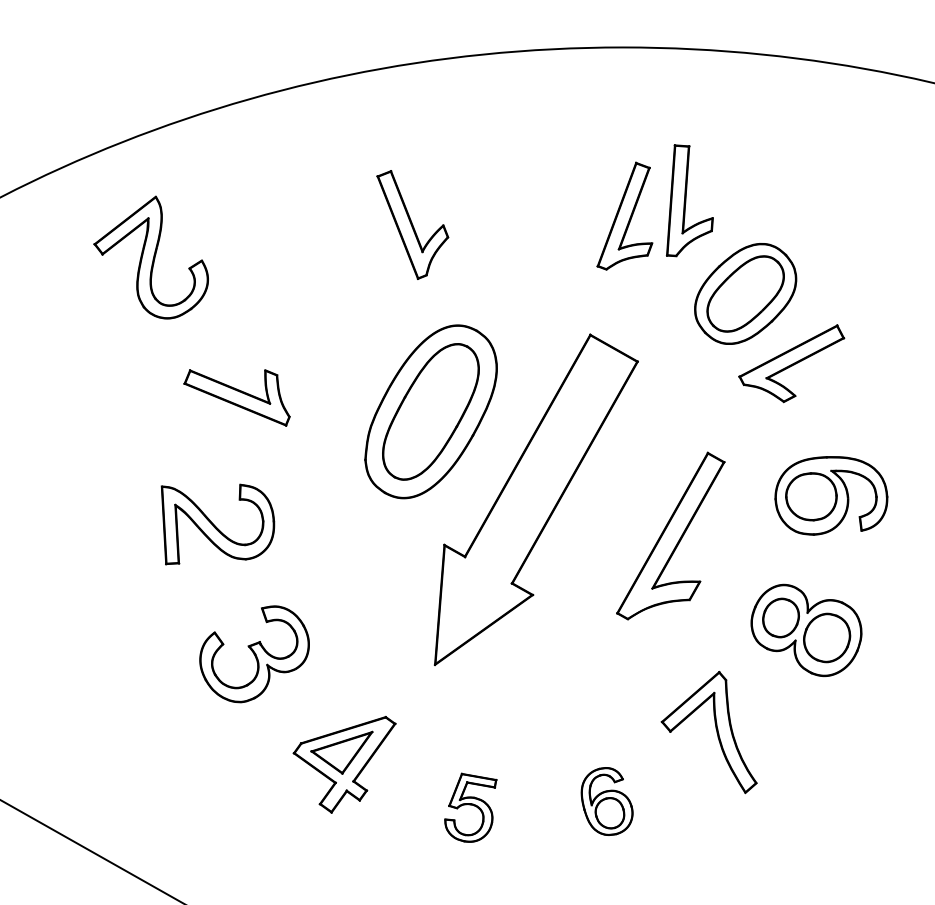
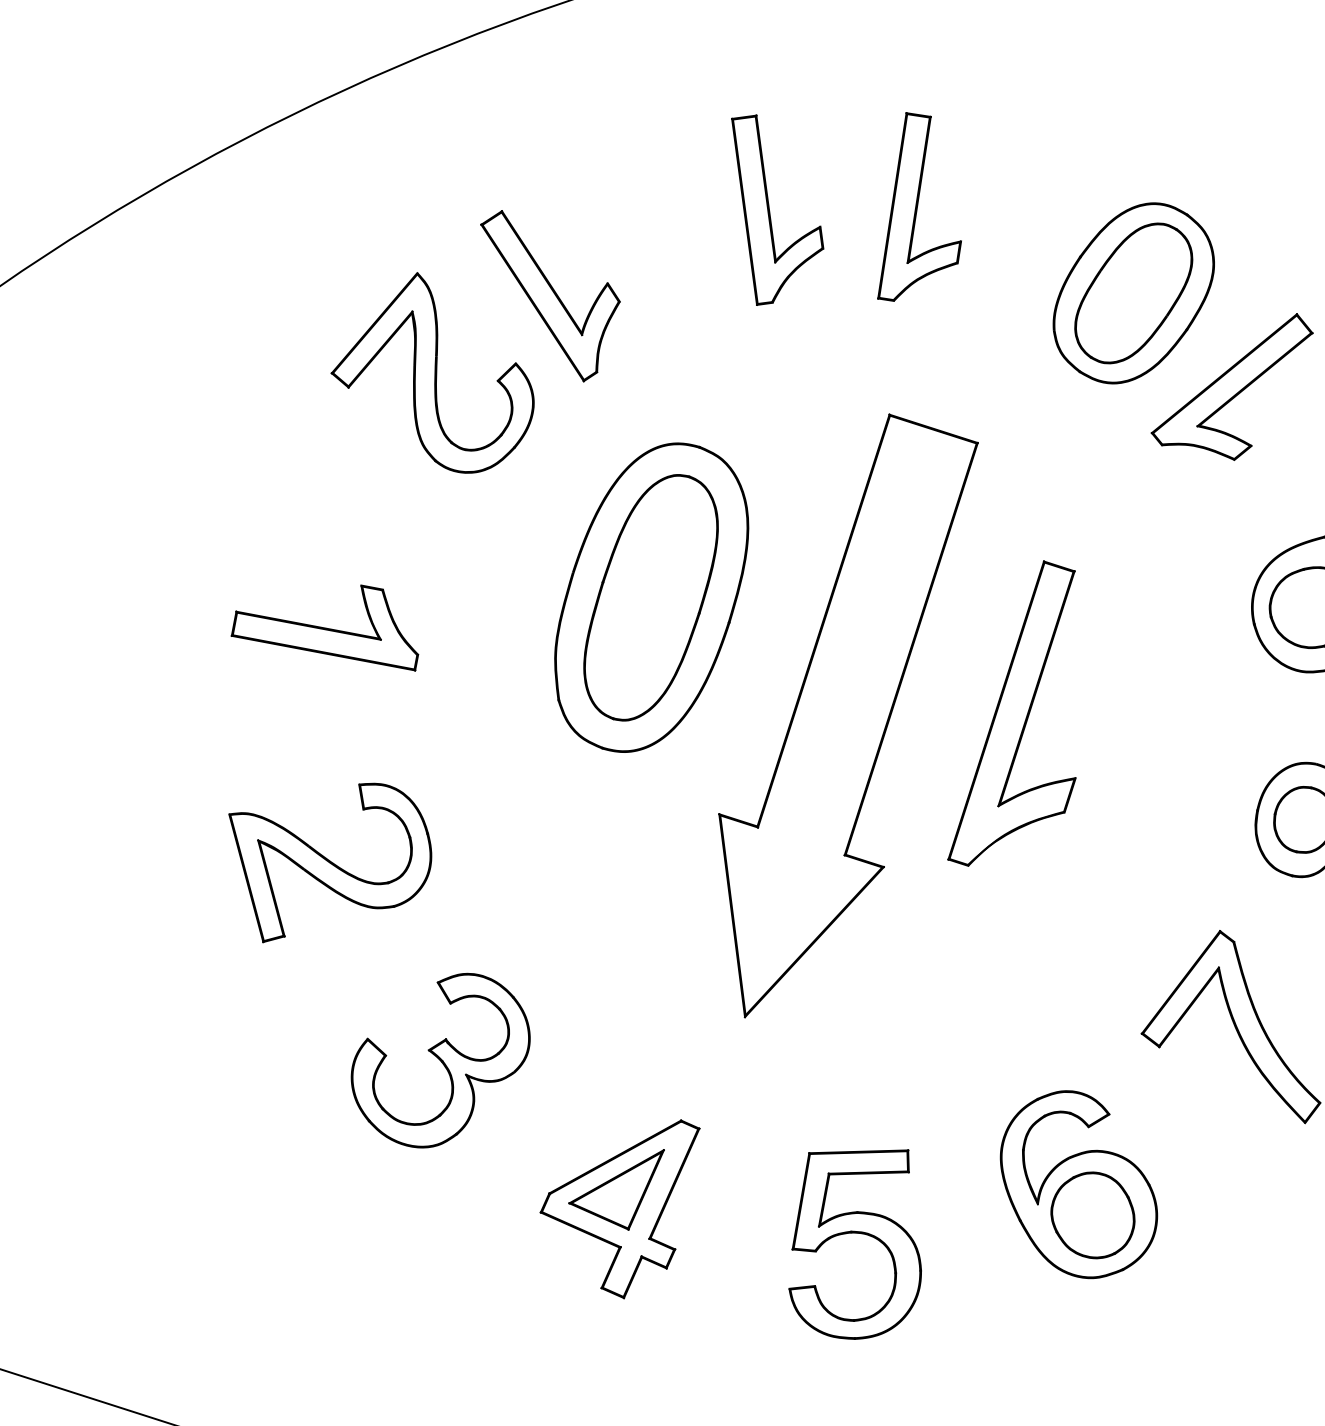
part: (689, 200) -> (775, 205), moved
part: (150, 257) -> (429, 376), moved
part: (670, 535) -> (1010, 711), moved
part: (606, 801) -> (1077, 1185), size x1.67
part: (470, 807) -> (853, 1241), size x1.67

